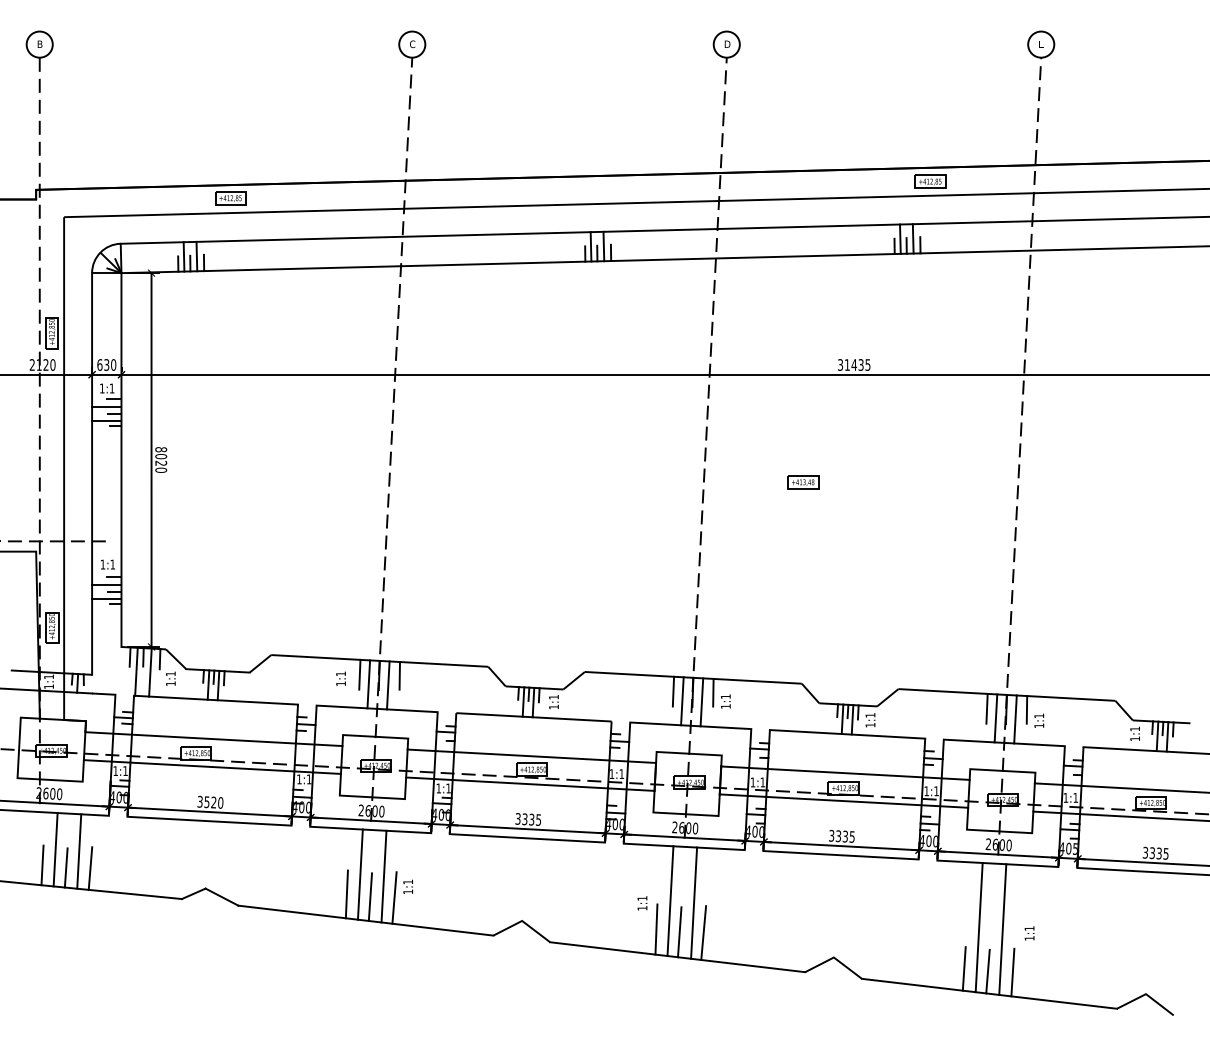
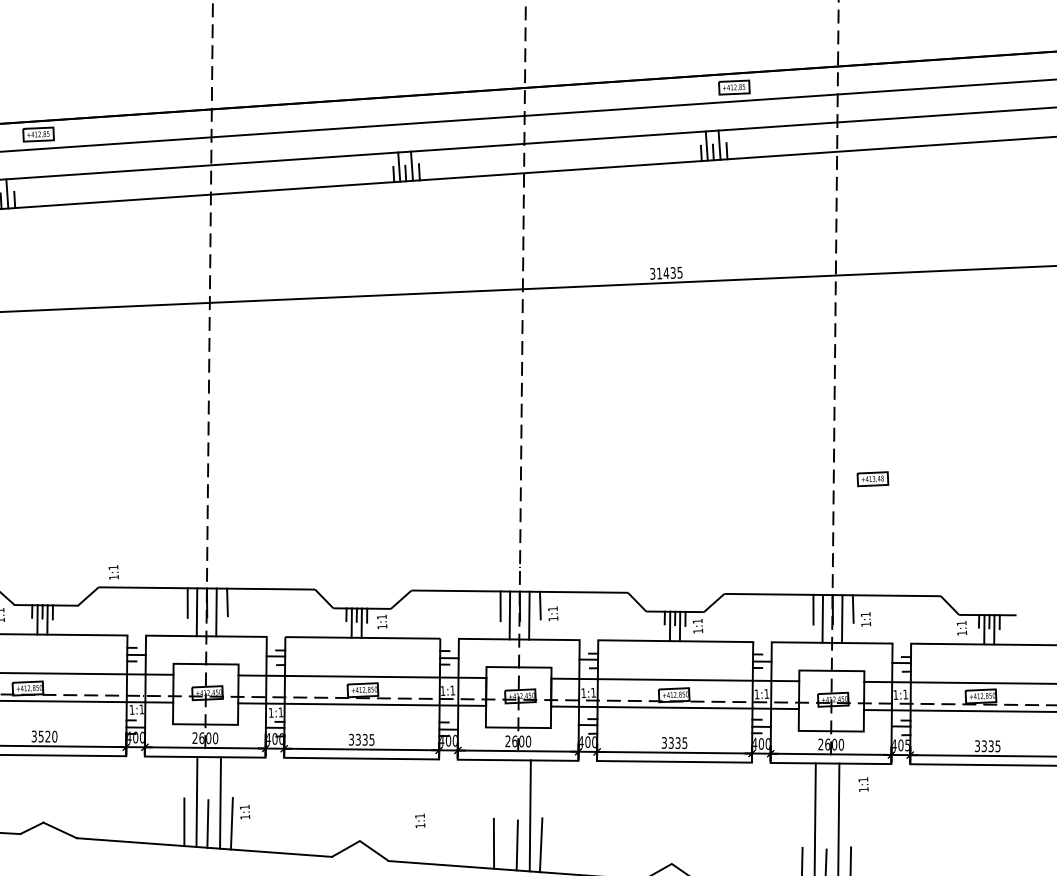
part: (803, 482) -> (873, 479), moved
text: (340, 678) -> (113, 572), moved
line: (670, 901) -> (506, 815), removed
text: (642, 903) -> (420, 821), moved
text: (1029, 933) -> (863, 784), moved

